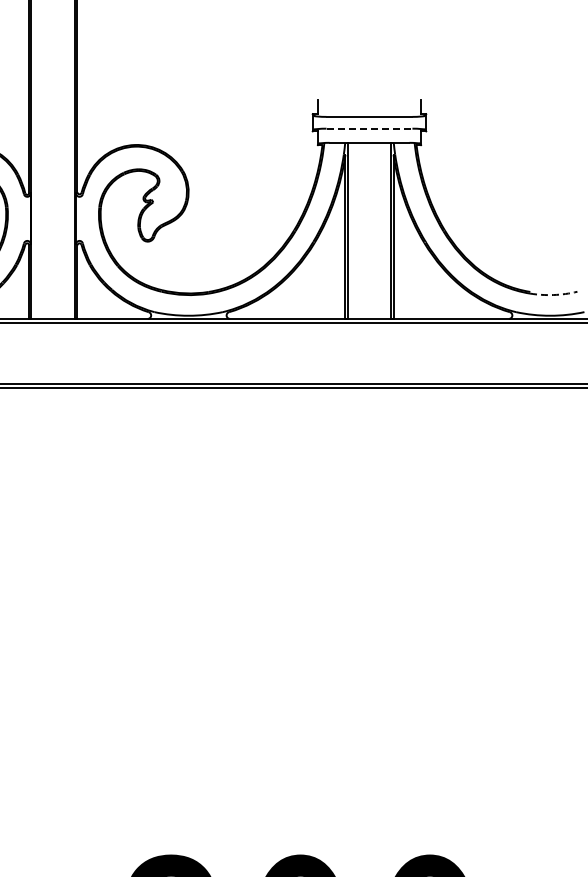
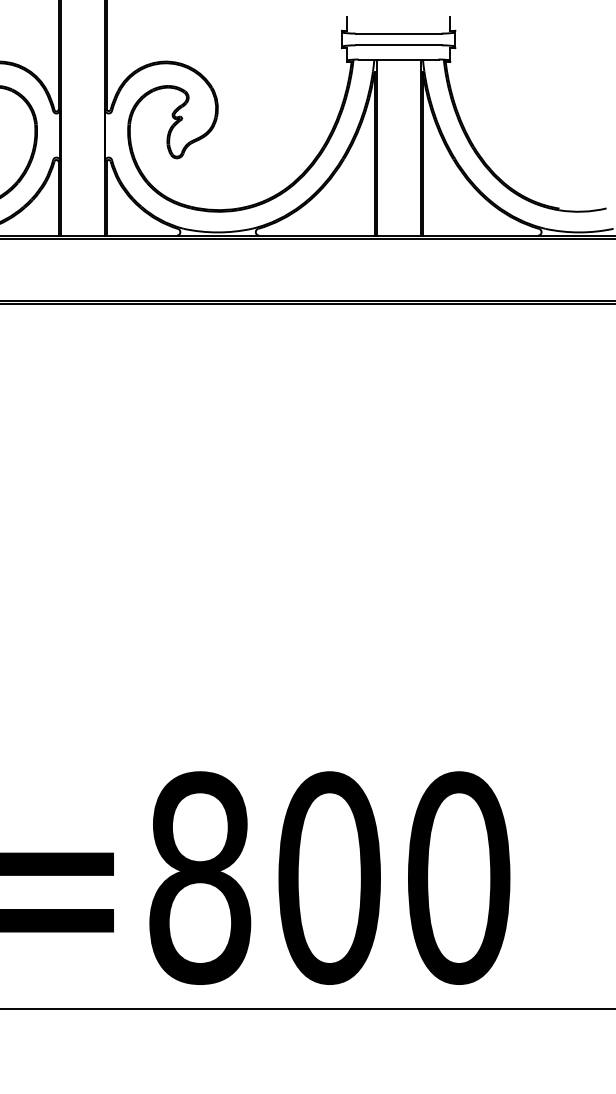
line: (369, 128) -> (398, 45), dashed -> solid
arc: (554, 294) -> (583, 211), dashed -> solid

